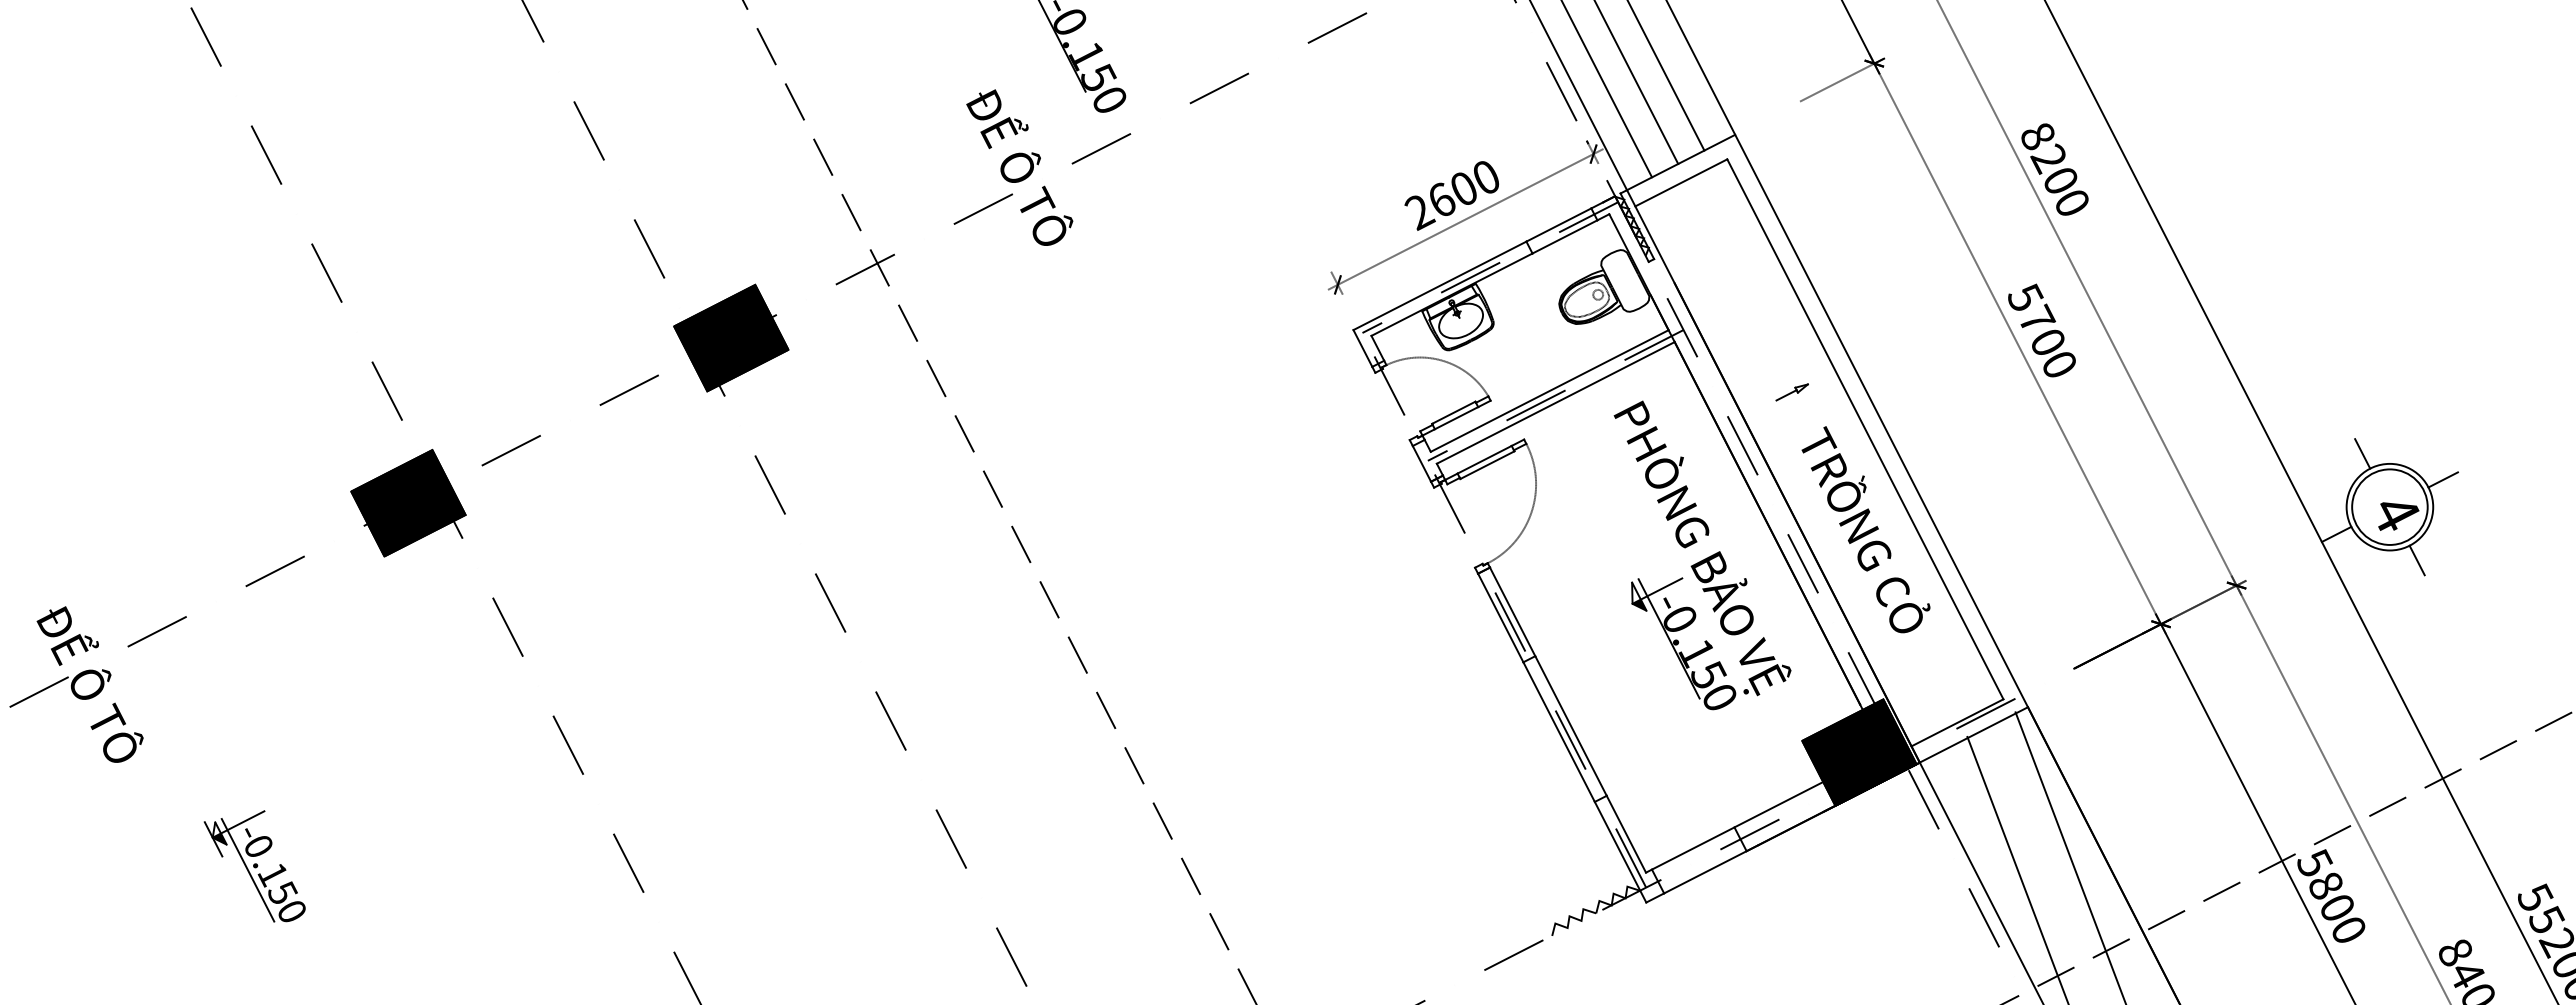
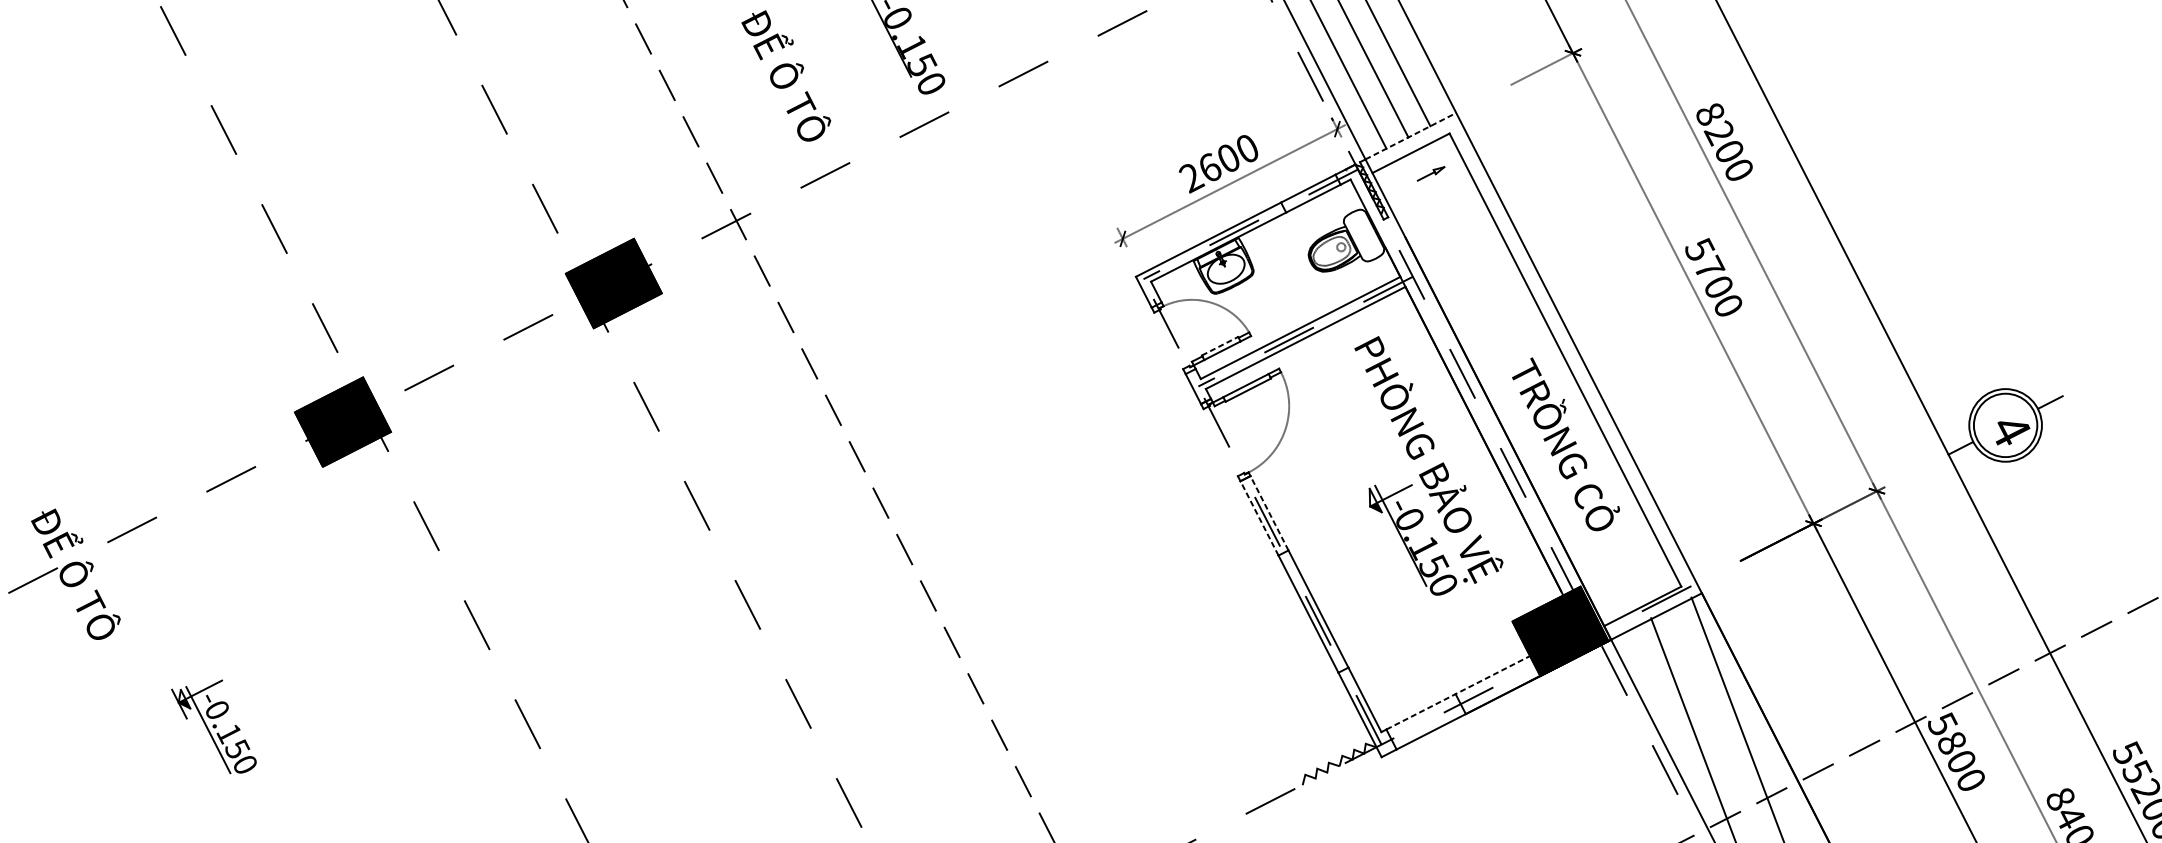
line: (1681, 162) -> (1411, 136), solid -> dashed
text: (1019, 167) -> (786, 75), moved
part: (1791, 392) -> (1430, 173), moved
line: (1454, 412) -> (1220, 345), solid -> dashed
line: (2362, 453) -> (1982, 380), removed
line: (2416, 560) -> (2027, 470), removed
line: (1512, 611) -> (1269, 512), solid -> dashed
line: (1500, 617) -> (1259, 517), solid -> dashed
line: (1738, 825) -> (1459, 692), solid -> dashed

